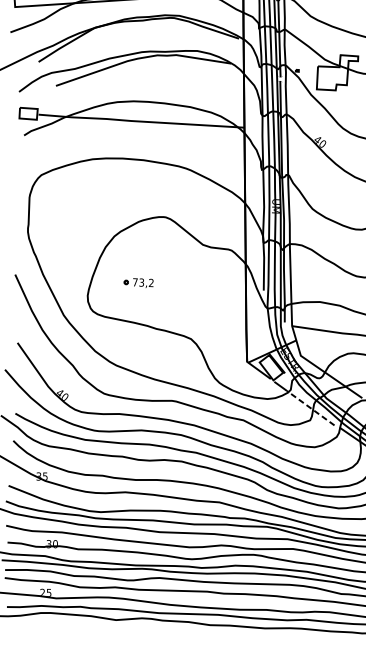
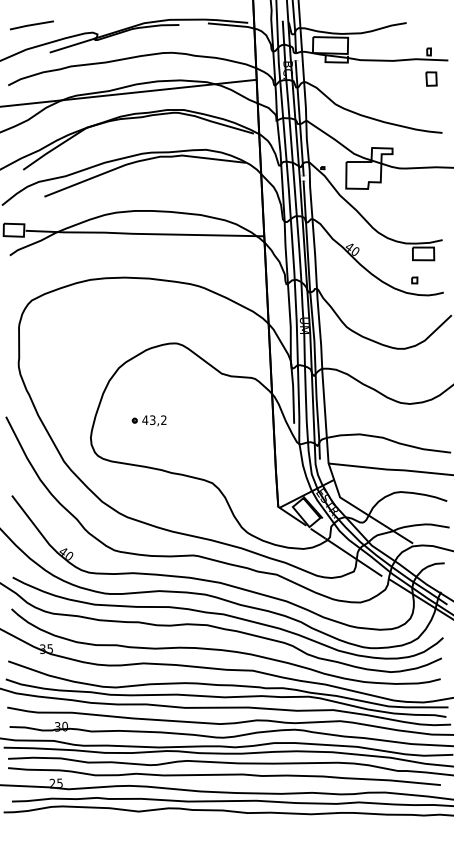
text: (135, 281) -> (145, 419), 73,2 -> 43,2
line: (310, 408) -> (353, 557), dashed -> solid

